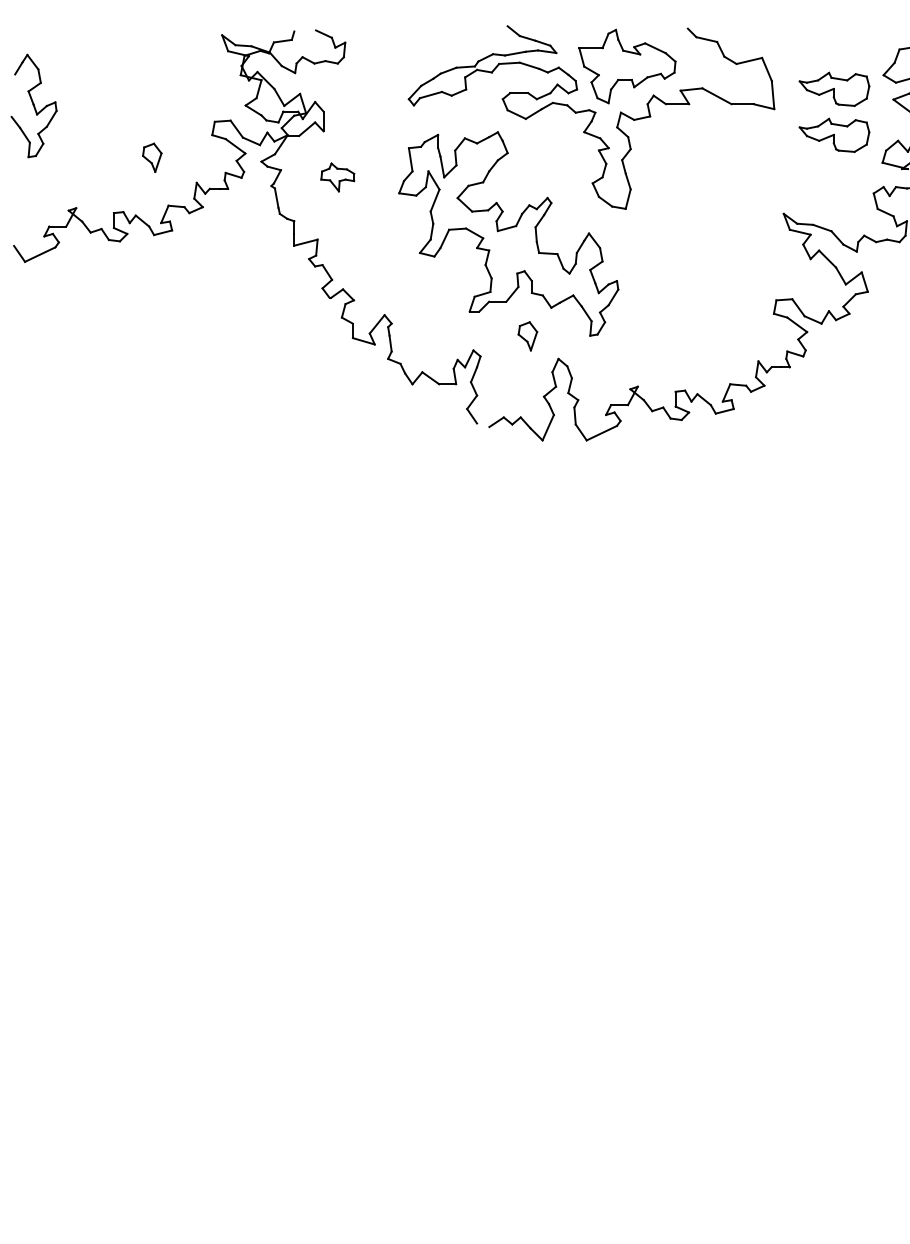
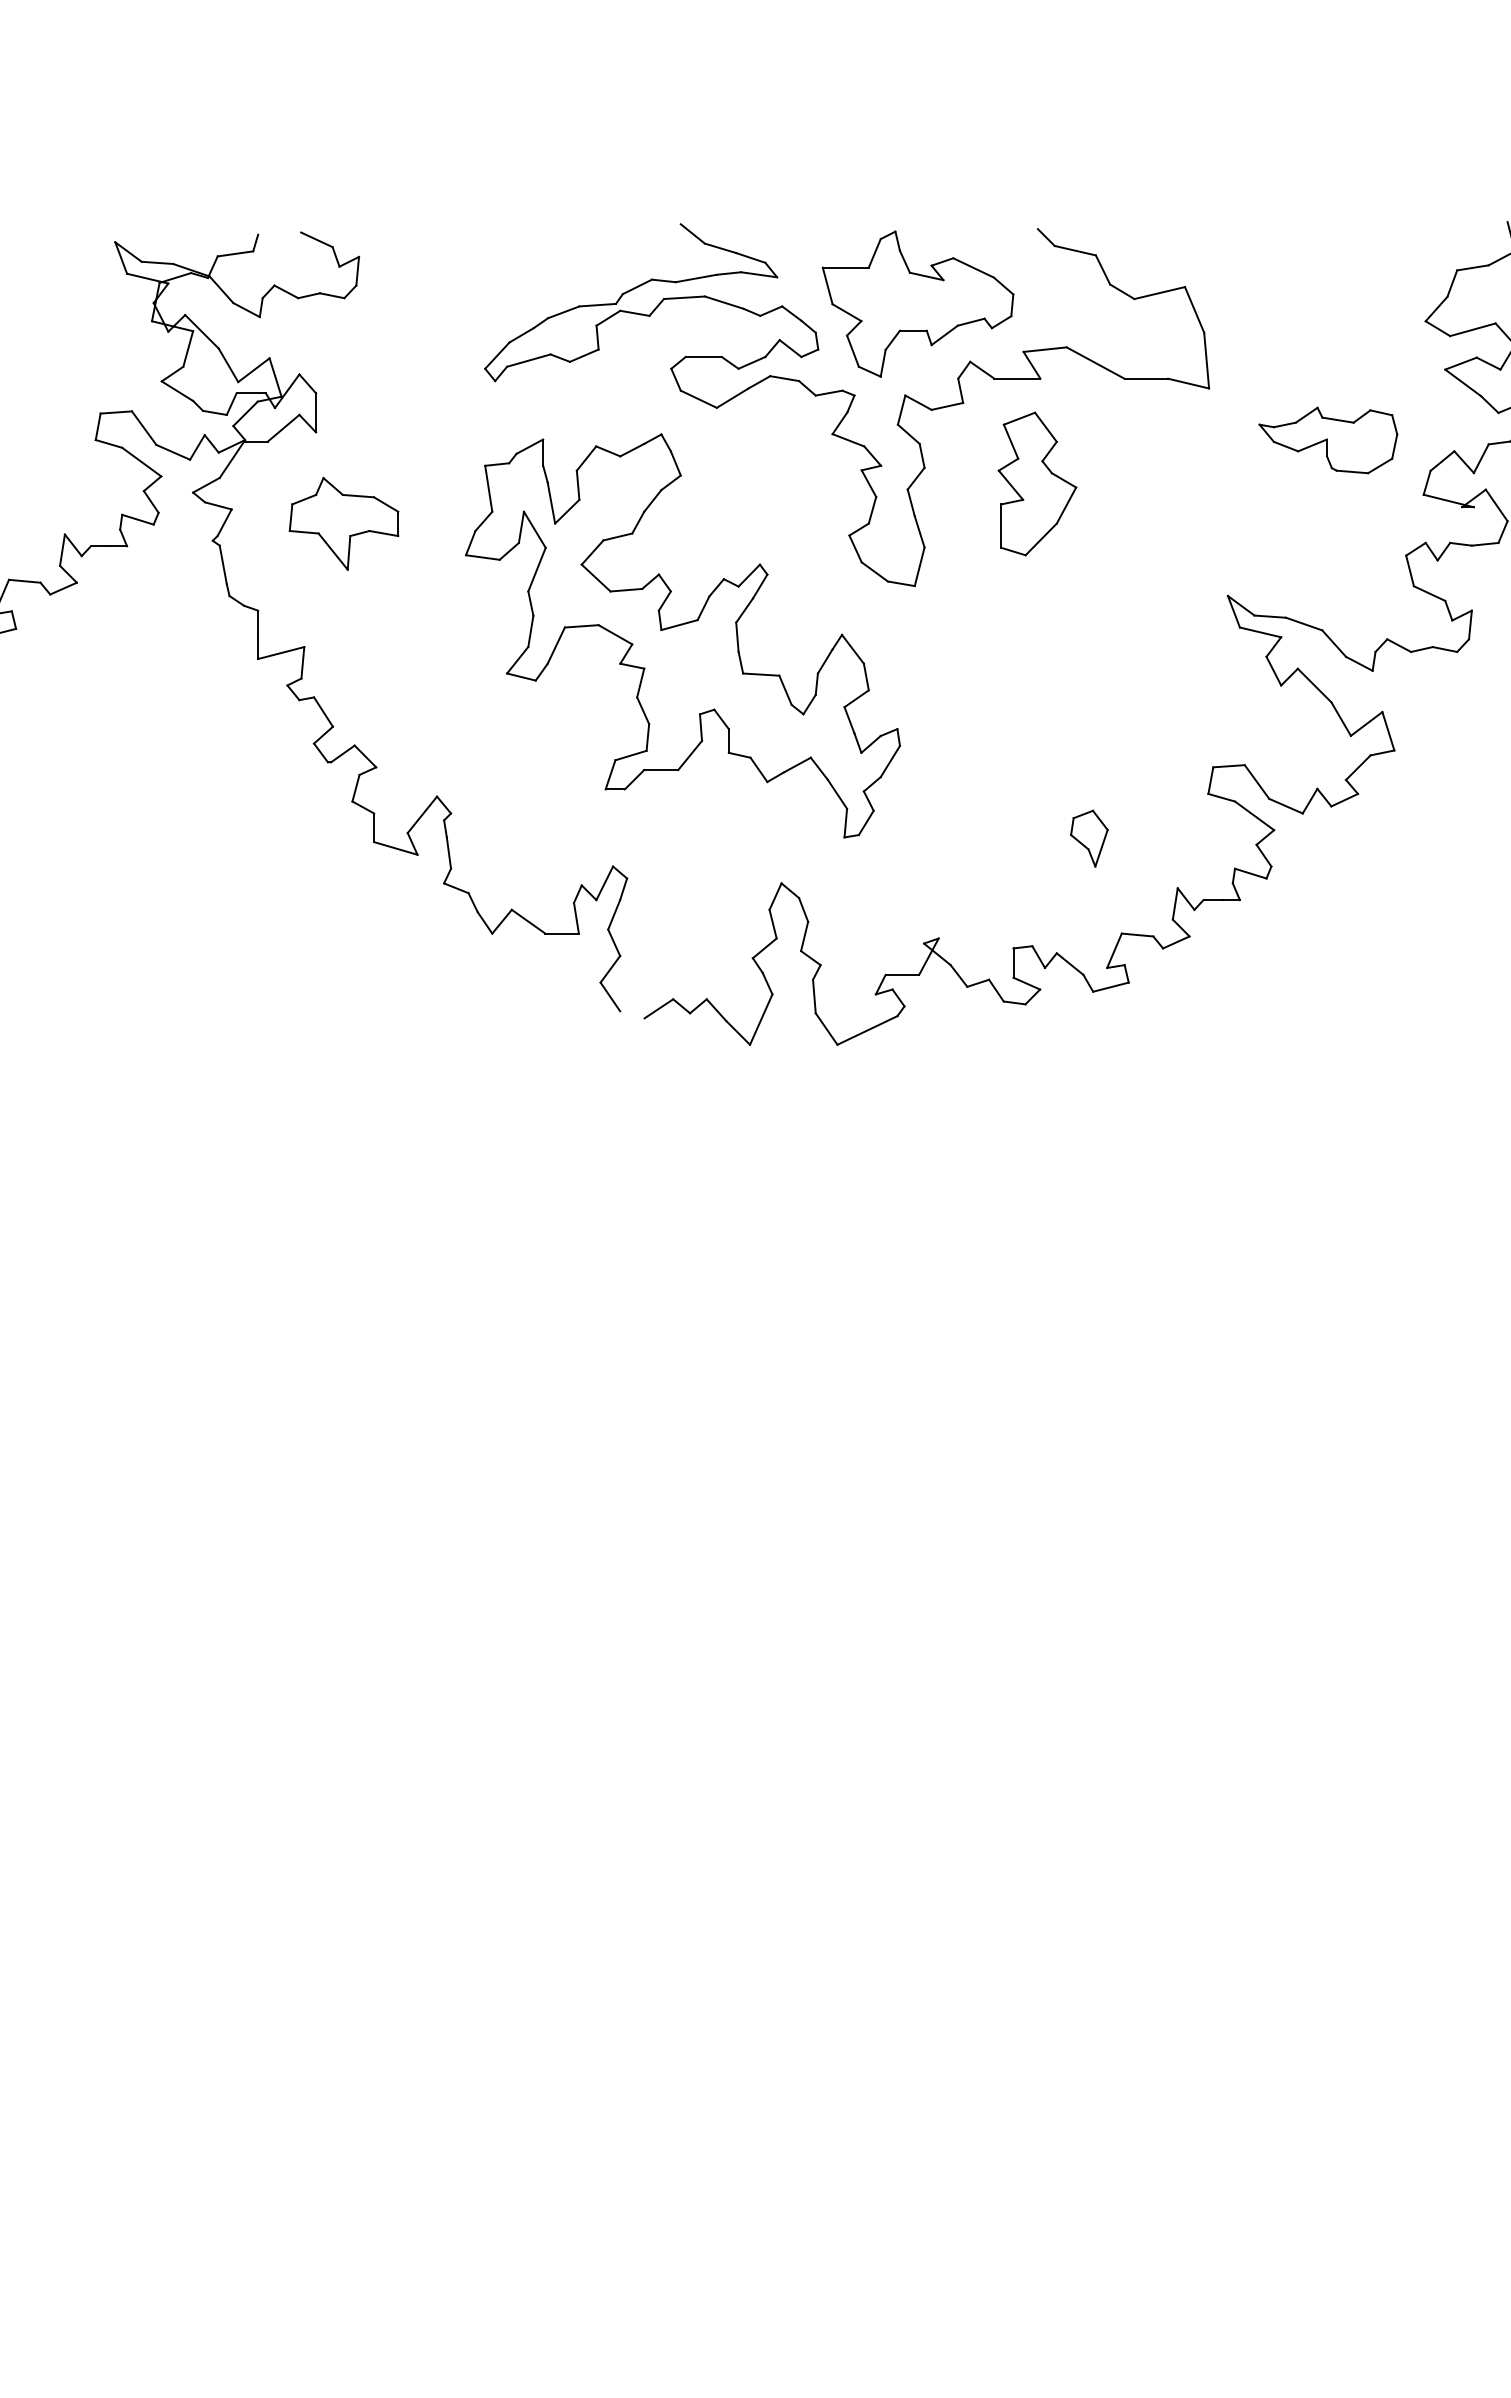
part: (834, 88) -> (1328, 347), removed
part: (687, 157) -> (1037, 484), added
part: (337, 177) -> (343, 523), size x1.67
part: (527, 336) -> (1088, 838), moved

